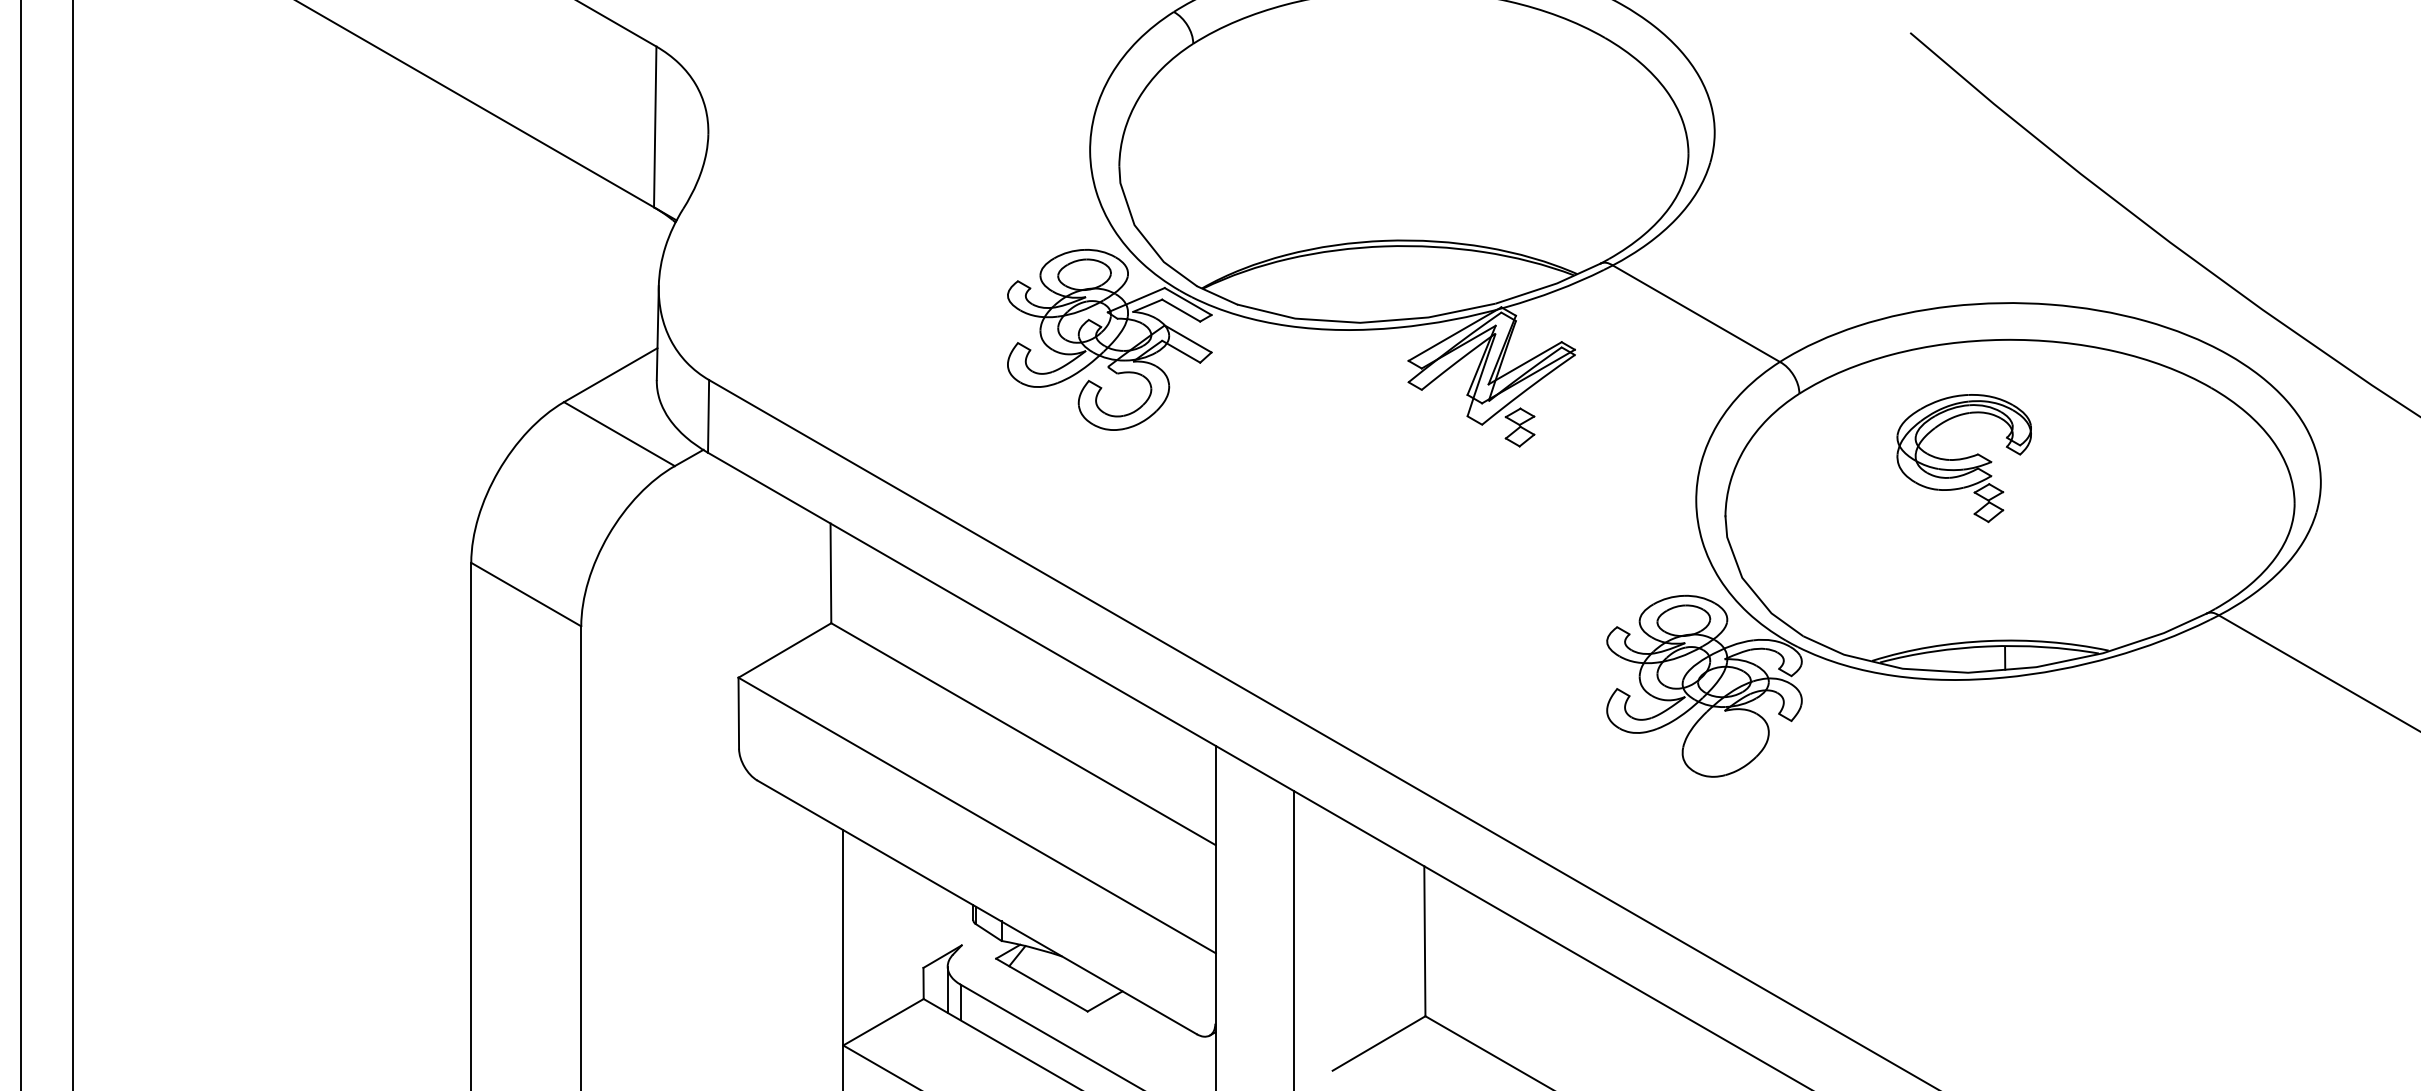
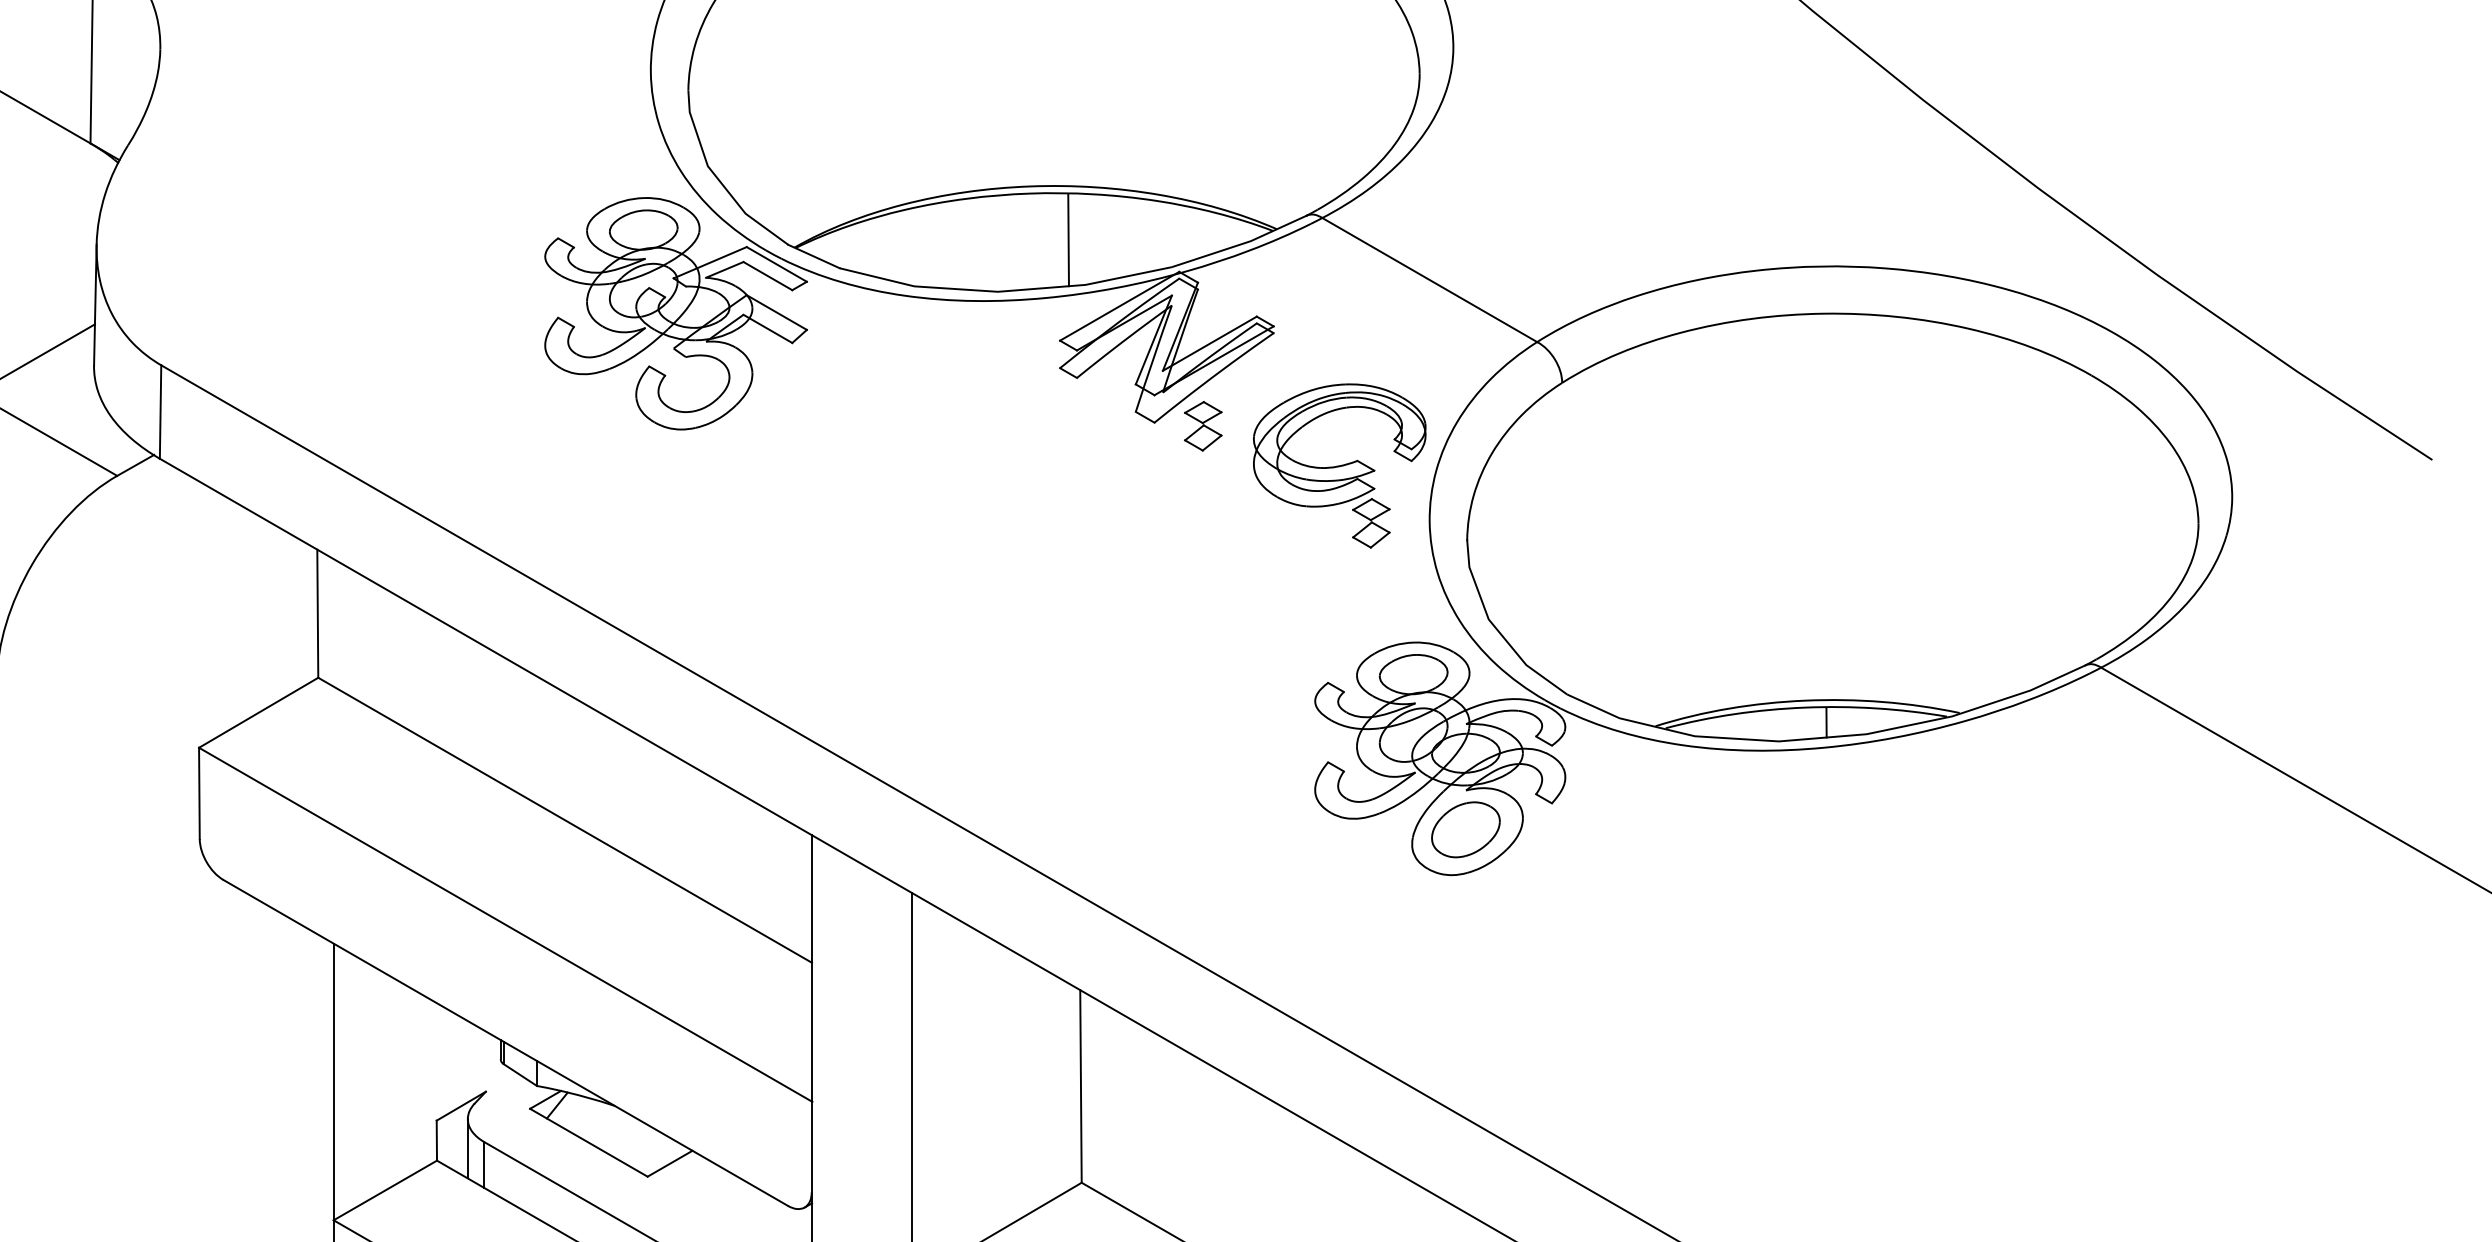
line: (1415, 282) -> (1068, 239), added
part: (1963, 458) -> (1338, 466), moved
part: (1724, 741) -> (1465, 829), added

